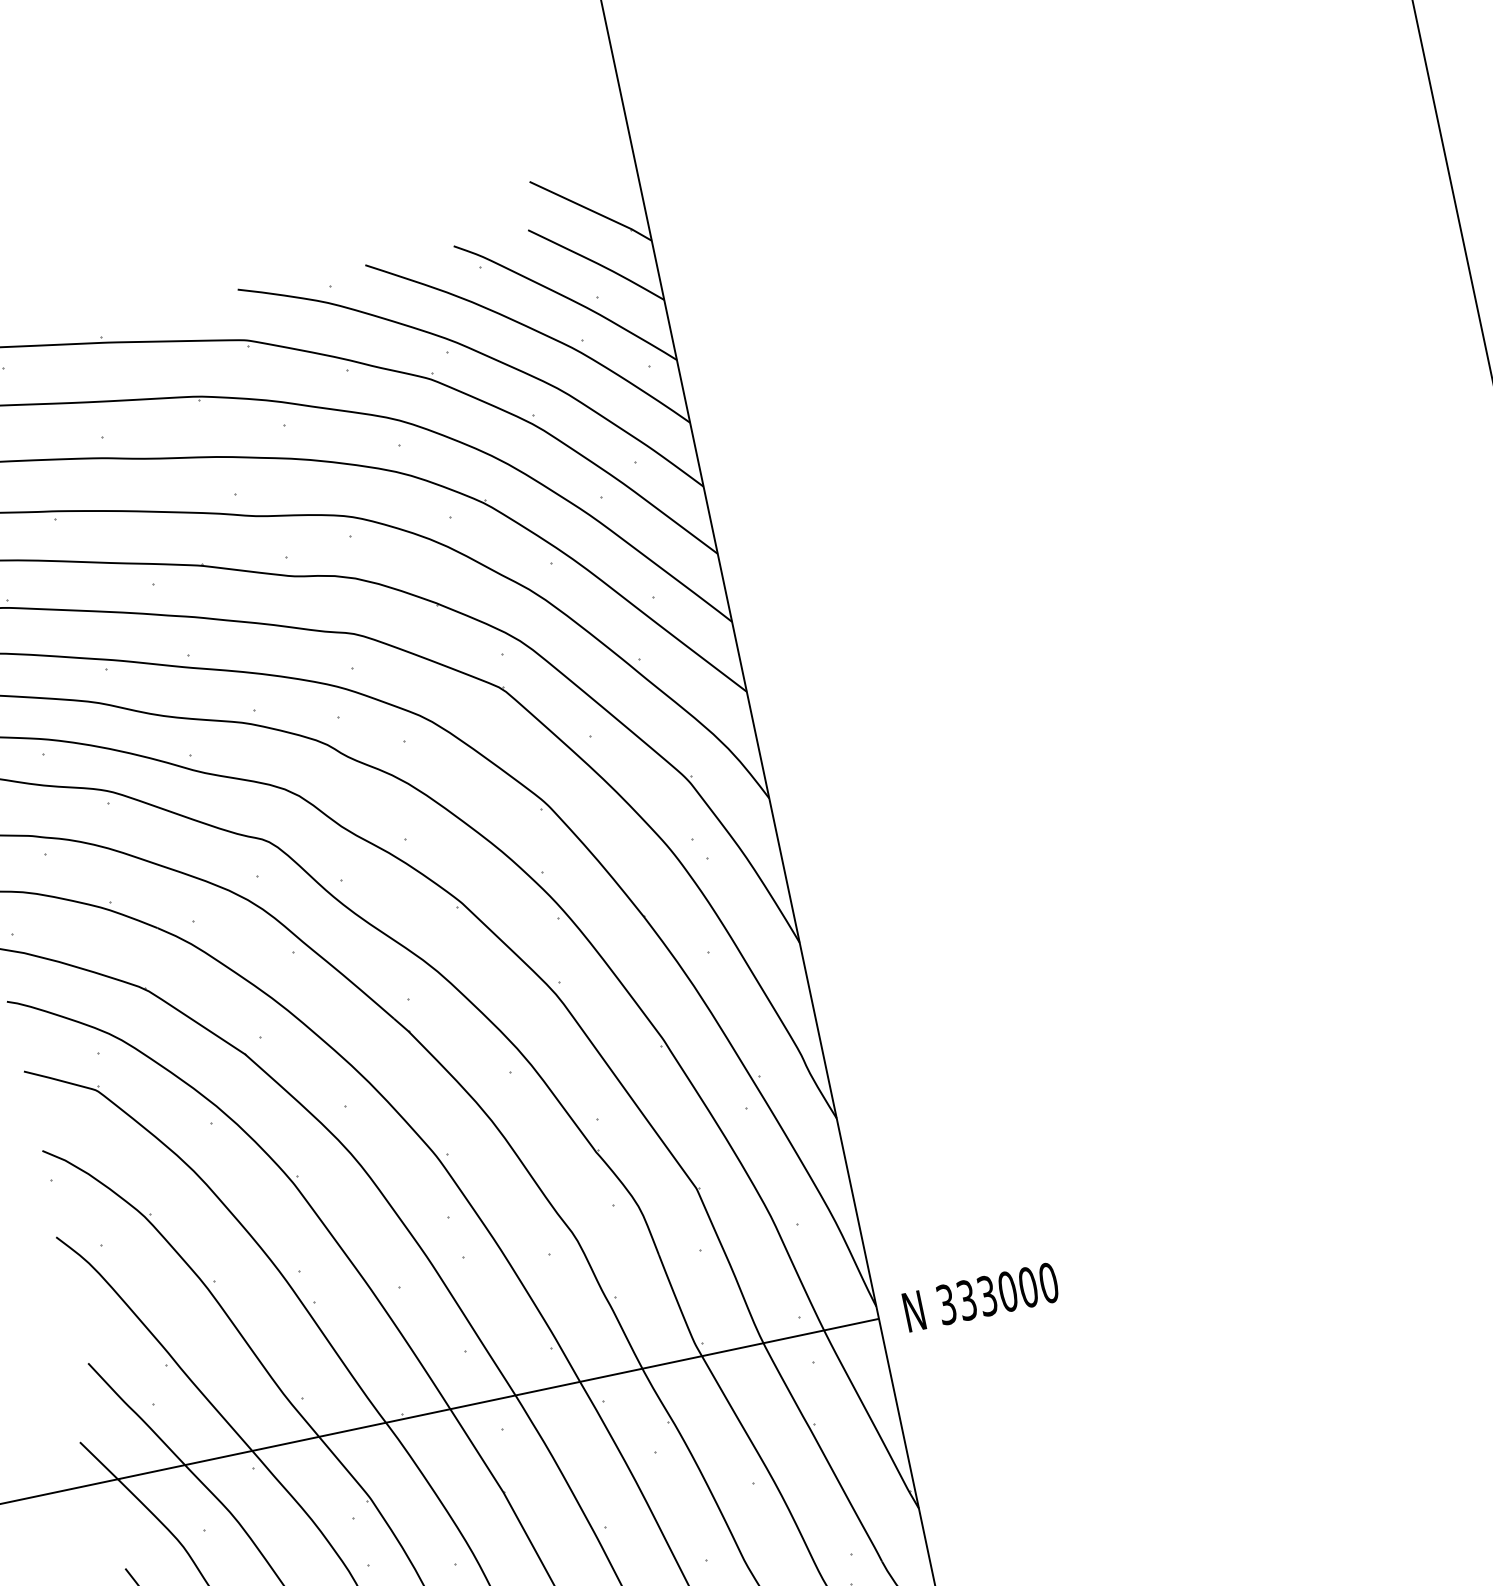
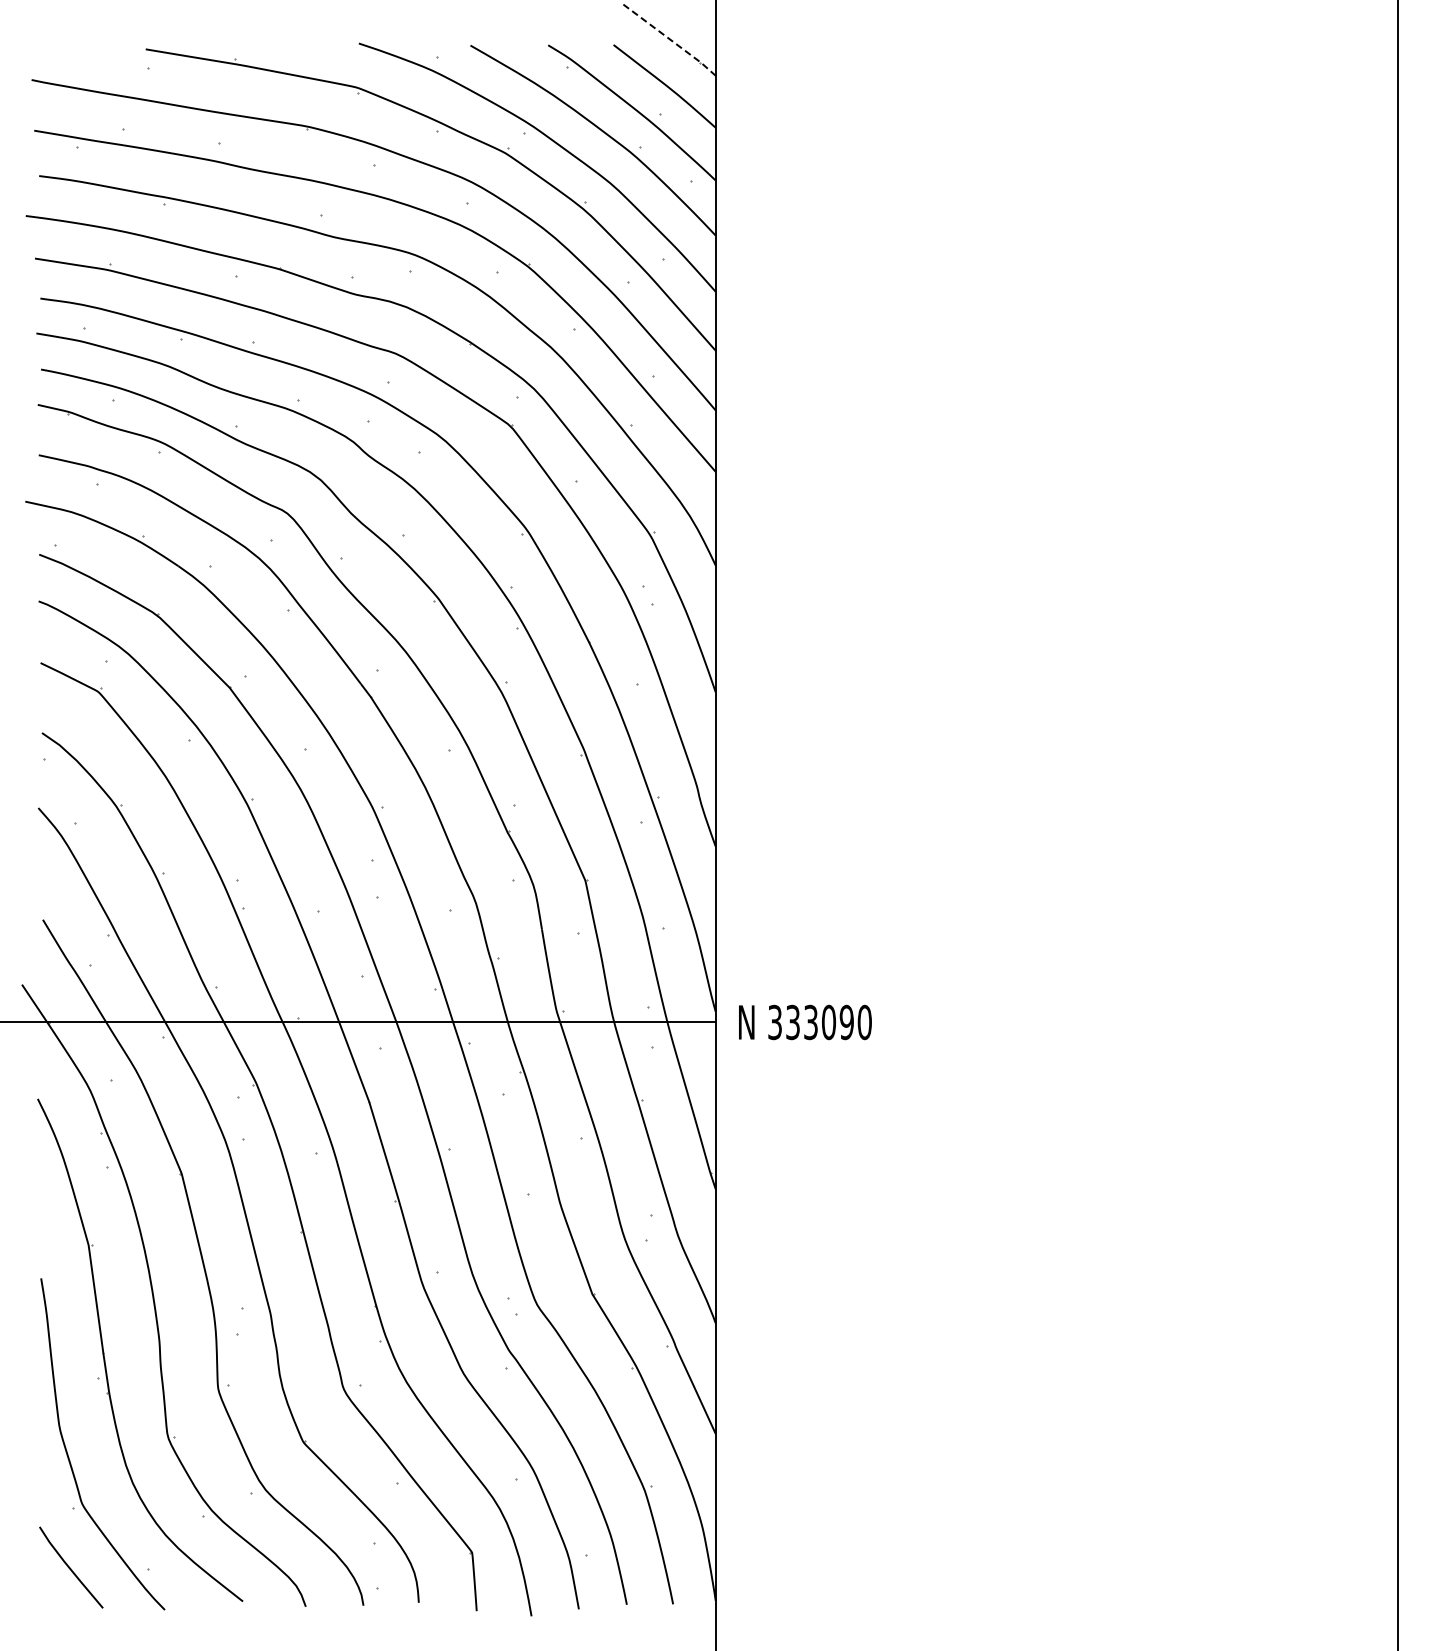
line: (591, 210) -> (670, 39), solid -> dashed
text: (1027, 1287) -> (846, 1022), 333000 -> 333090

